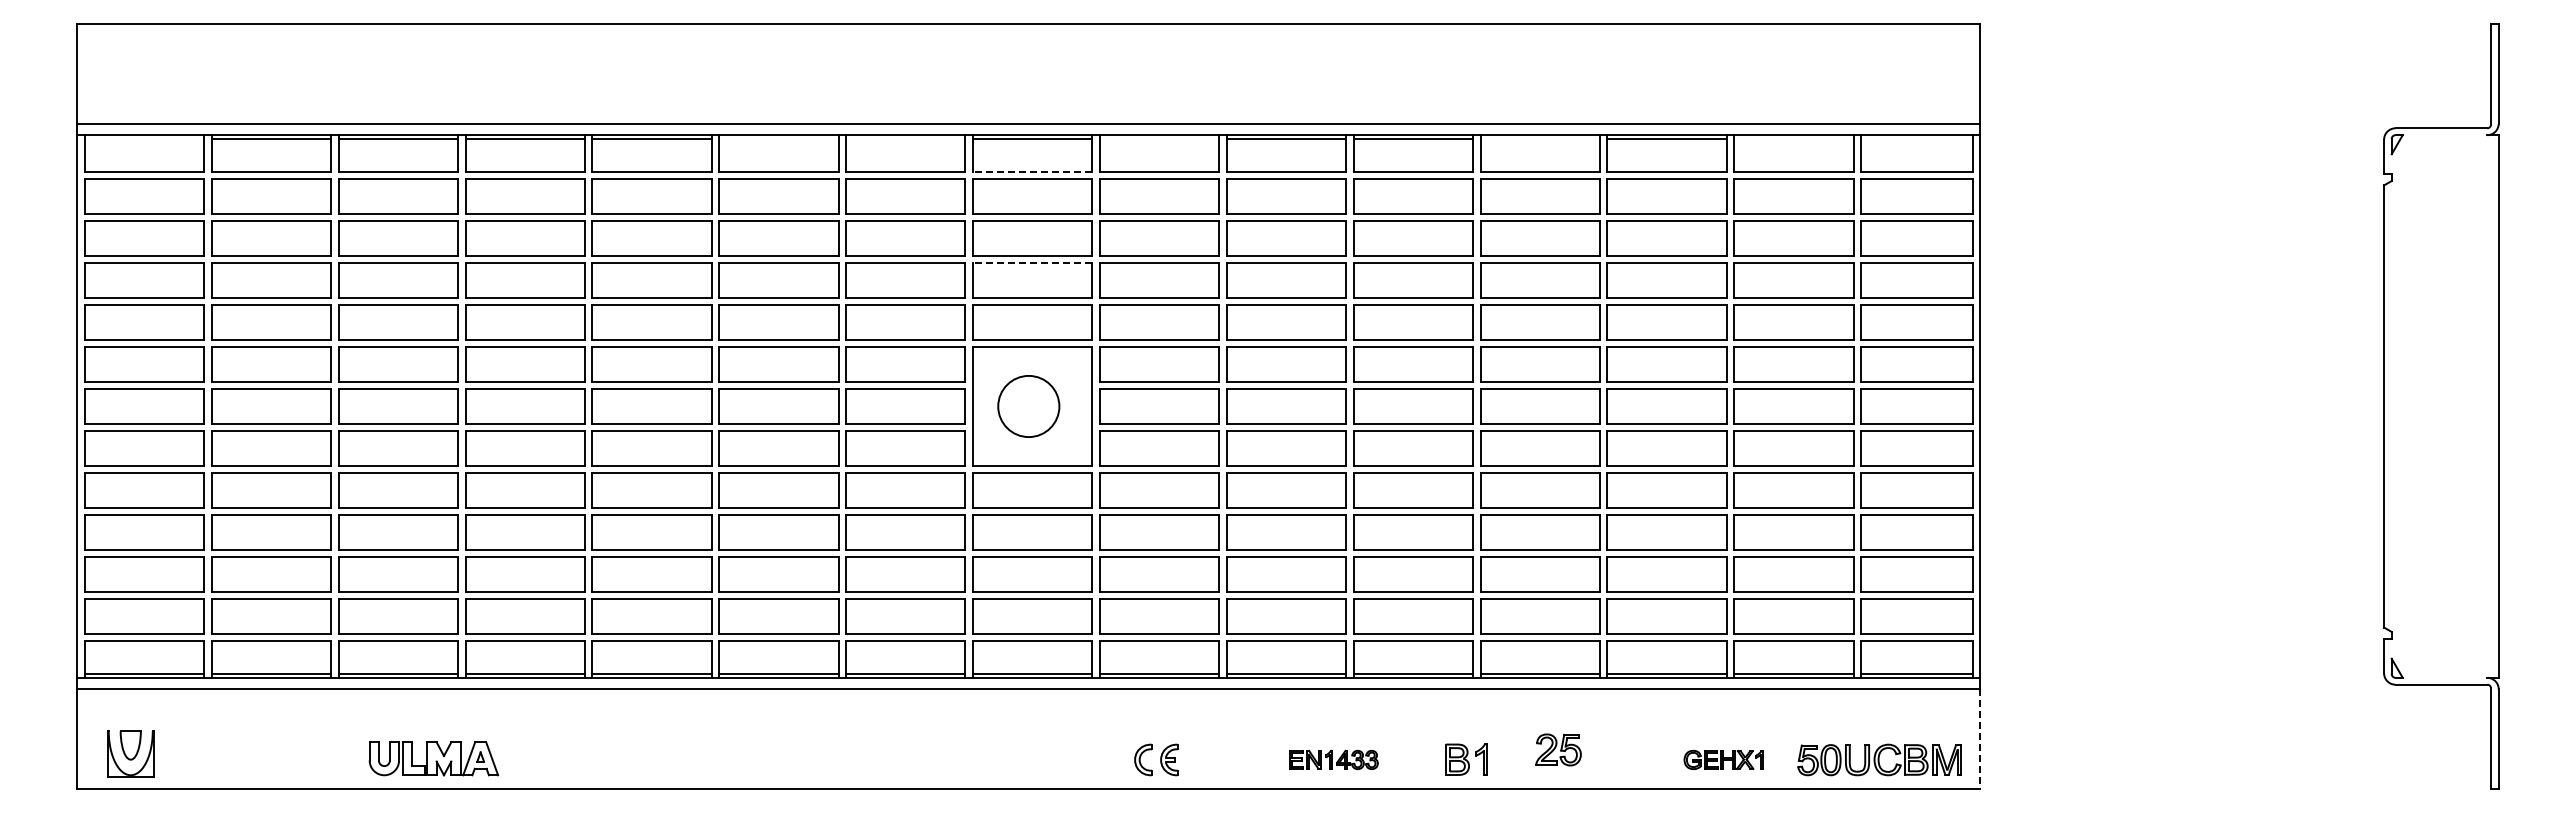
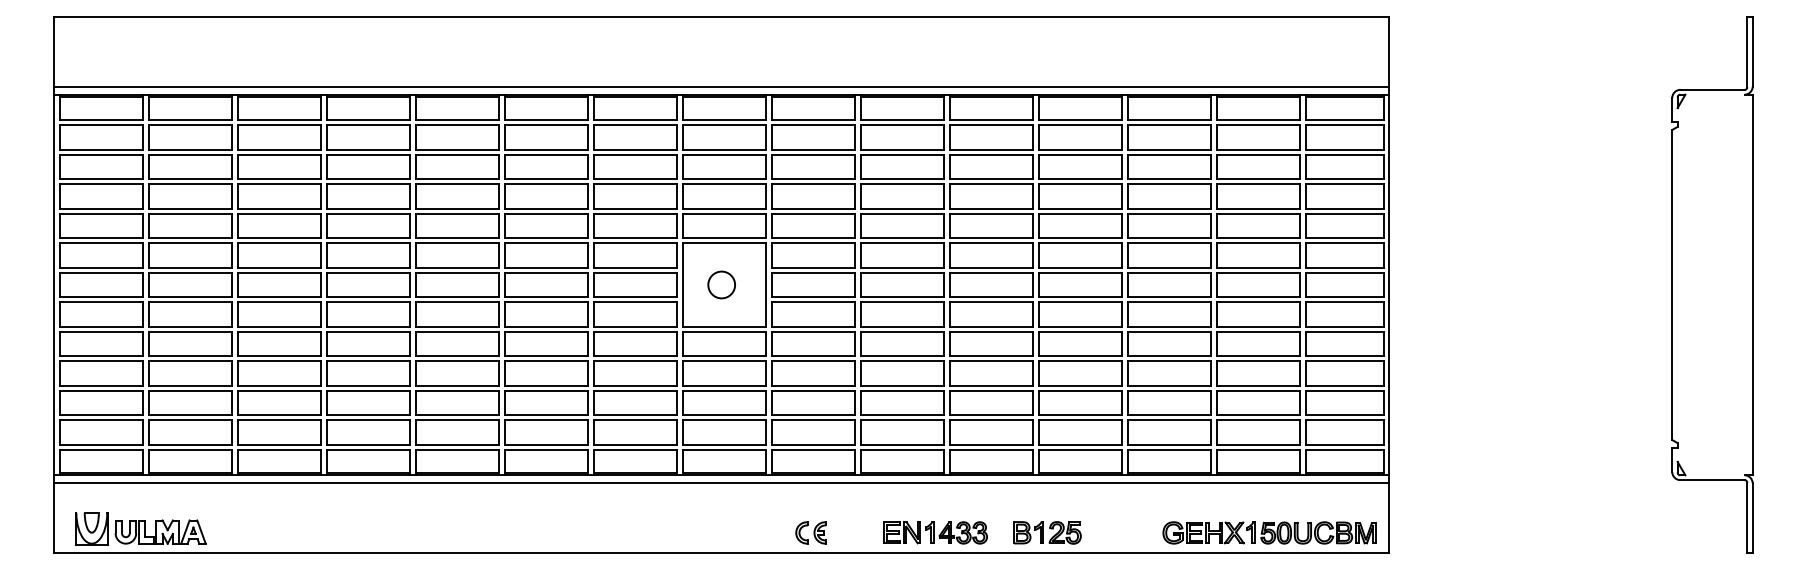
line: (144, 139) -> (101, 97), added
line: (778, 139) -> (546, 97), added
line: (905, 139) -> (635, 97), added
line: (1159, 139) -> (813, 97), added
line: (1539, 139) -> (1079, 97), added
line: (1793, 139) -> (1258, 97), added
line: (1916, 139) -> (1344, 97), added
line: (1032, 171) -> (724, 120), dashed -> solid
line: (1032, 262) -> (724, 183), dashed -> solid
circle: (1028, 406) -> (721, 285), size x0.62
line: (1980, 738) -> (1389, 517), dashed -> solid
part: (1558, 749) -> (1065, 532), moved
part: (433, 758) -> (160, 531), moved
part: (1333, 759) -> (935, 532), size x1.67
part: (1723, 759) -> (1208, 532), size x1.67

